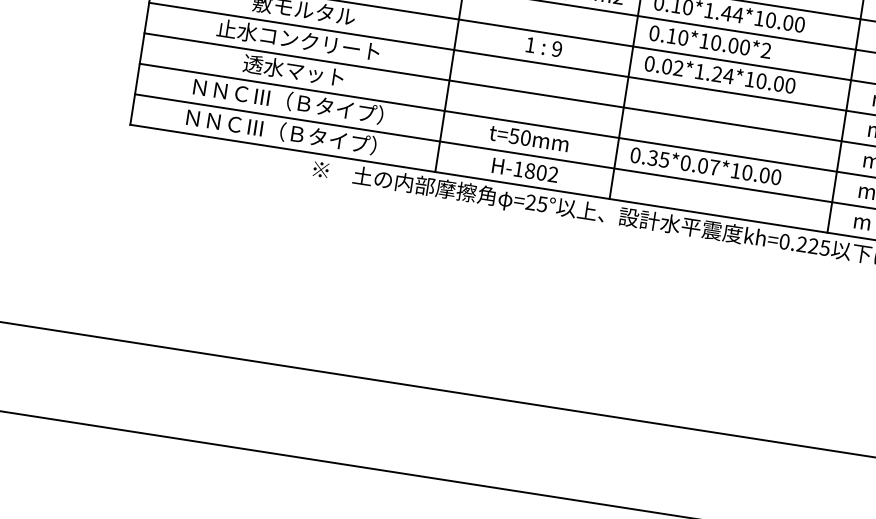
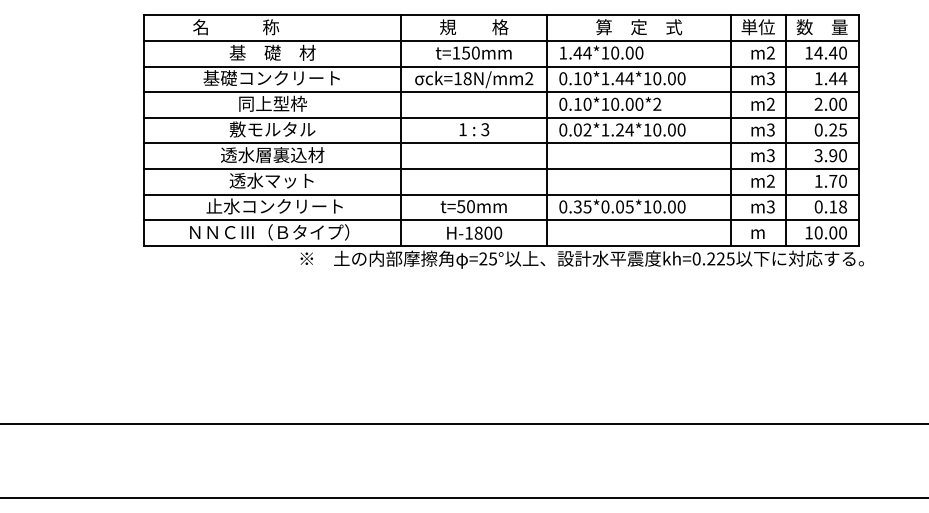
text: (298, 40) -> (271, 155), 止水コンクリート -> 透水層裏込材
text: (557, 49) -> (485, 129), 9 -> 3
text: (287, 100) -> (270, 206), ＮＮＣⅢ（Ｂタイプ） -> 止水コンクリート
text: (714, 167) -> (629, 206), 0.35*0.07*10.00 -> 0.35*0.05*10.00
text: (553, 173) -> (498, 232), H-1802 -> H-1800

